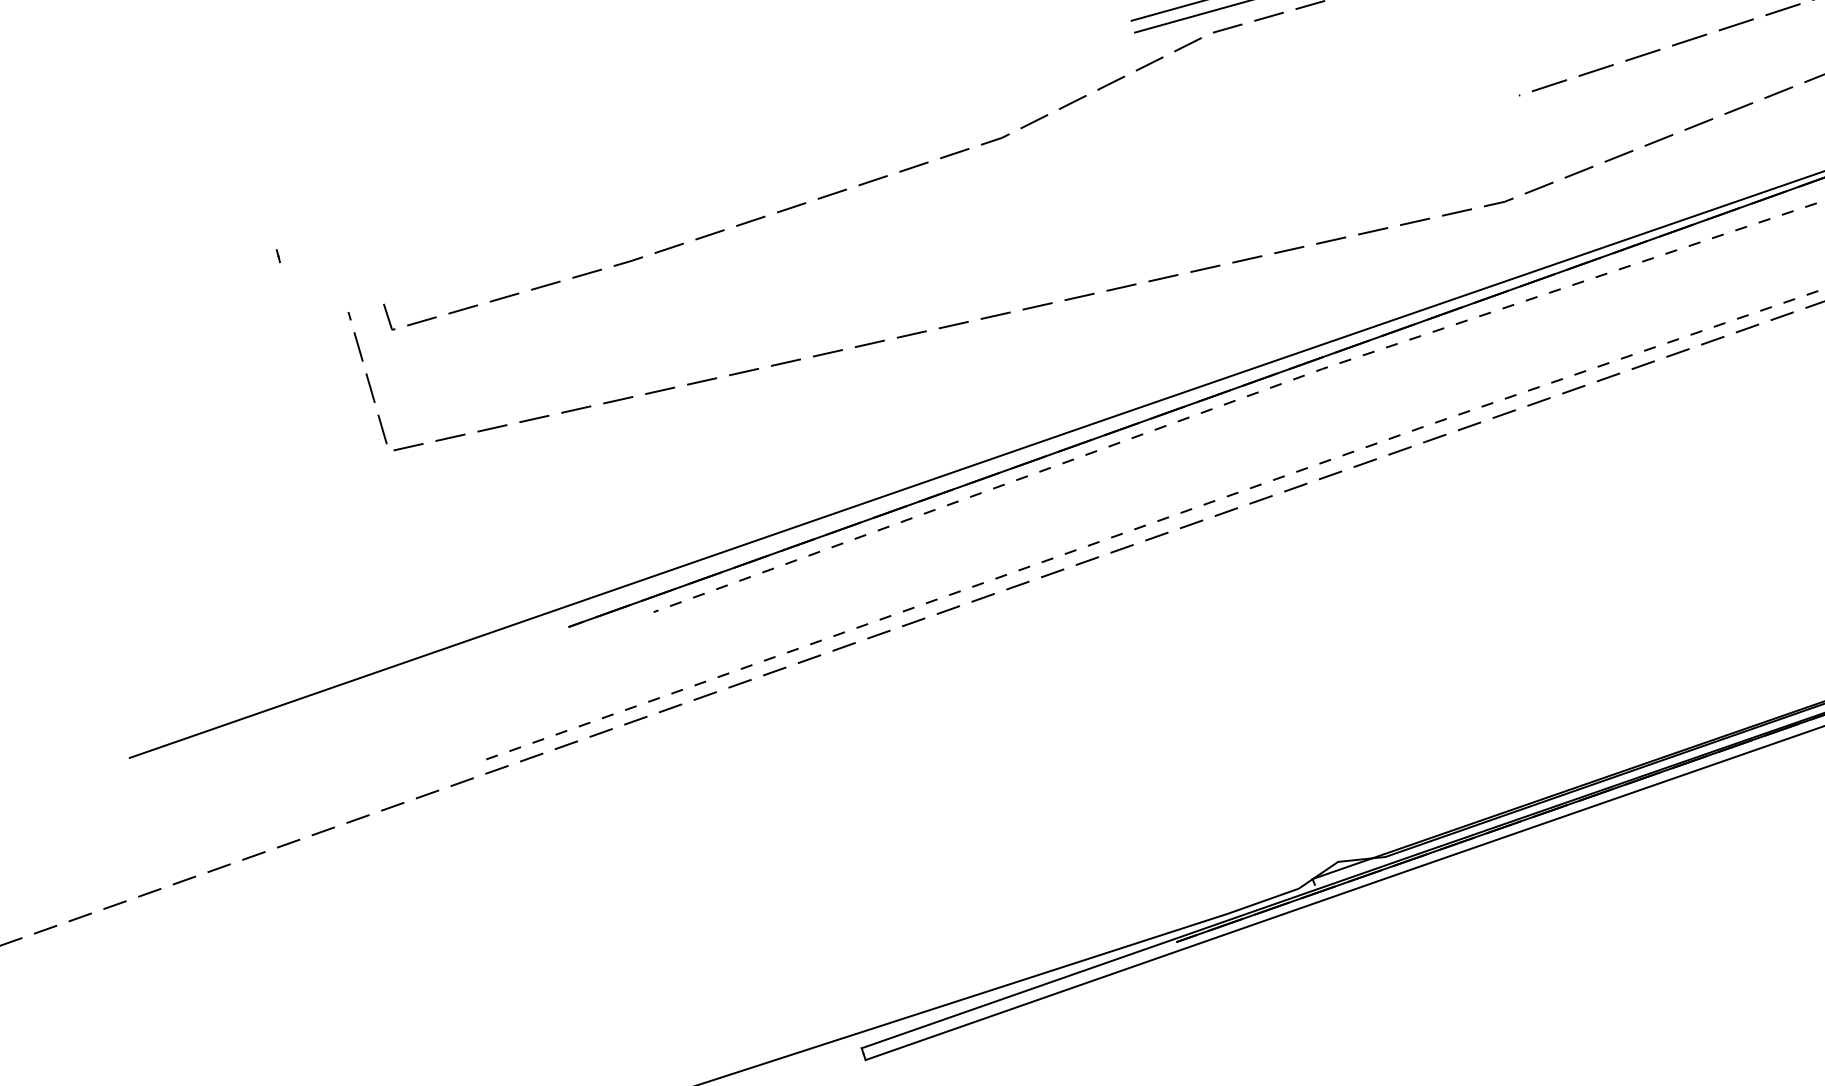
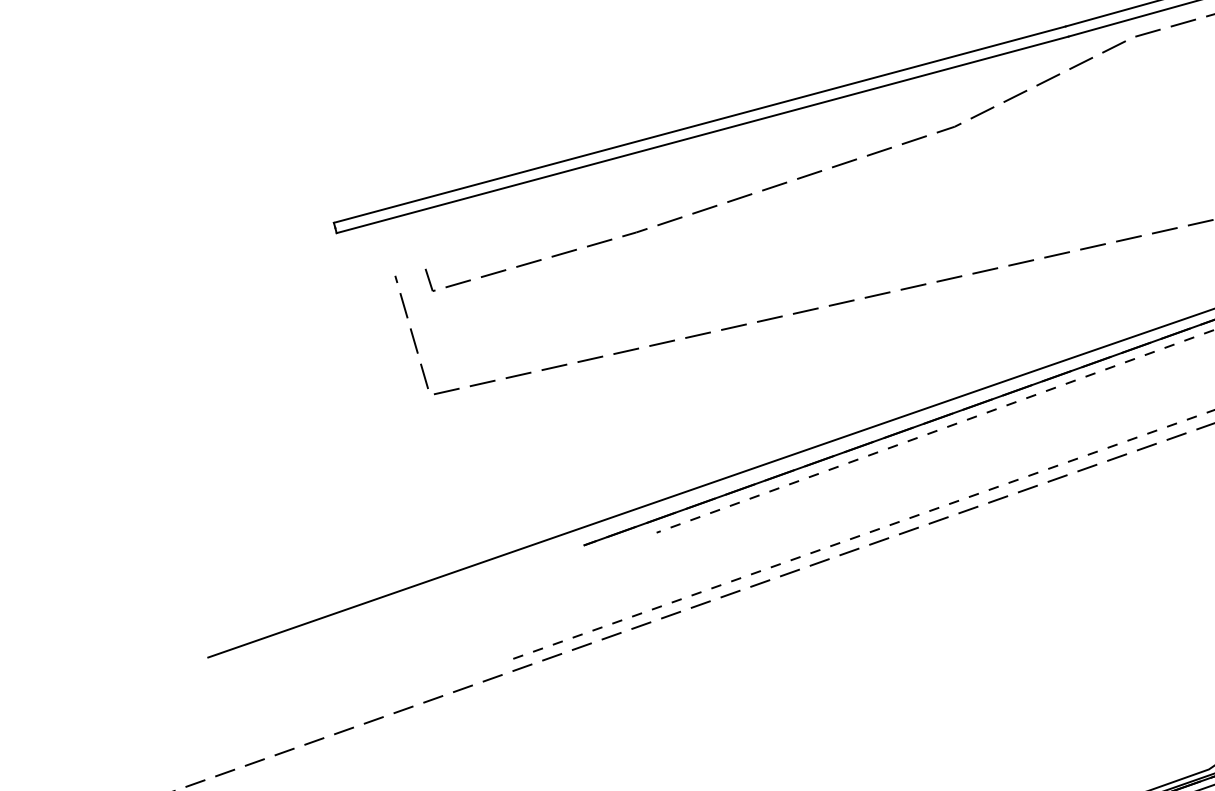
line: (703, 135) -> (699, 124), added
line: (707, 147) -> (702, 134), added

